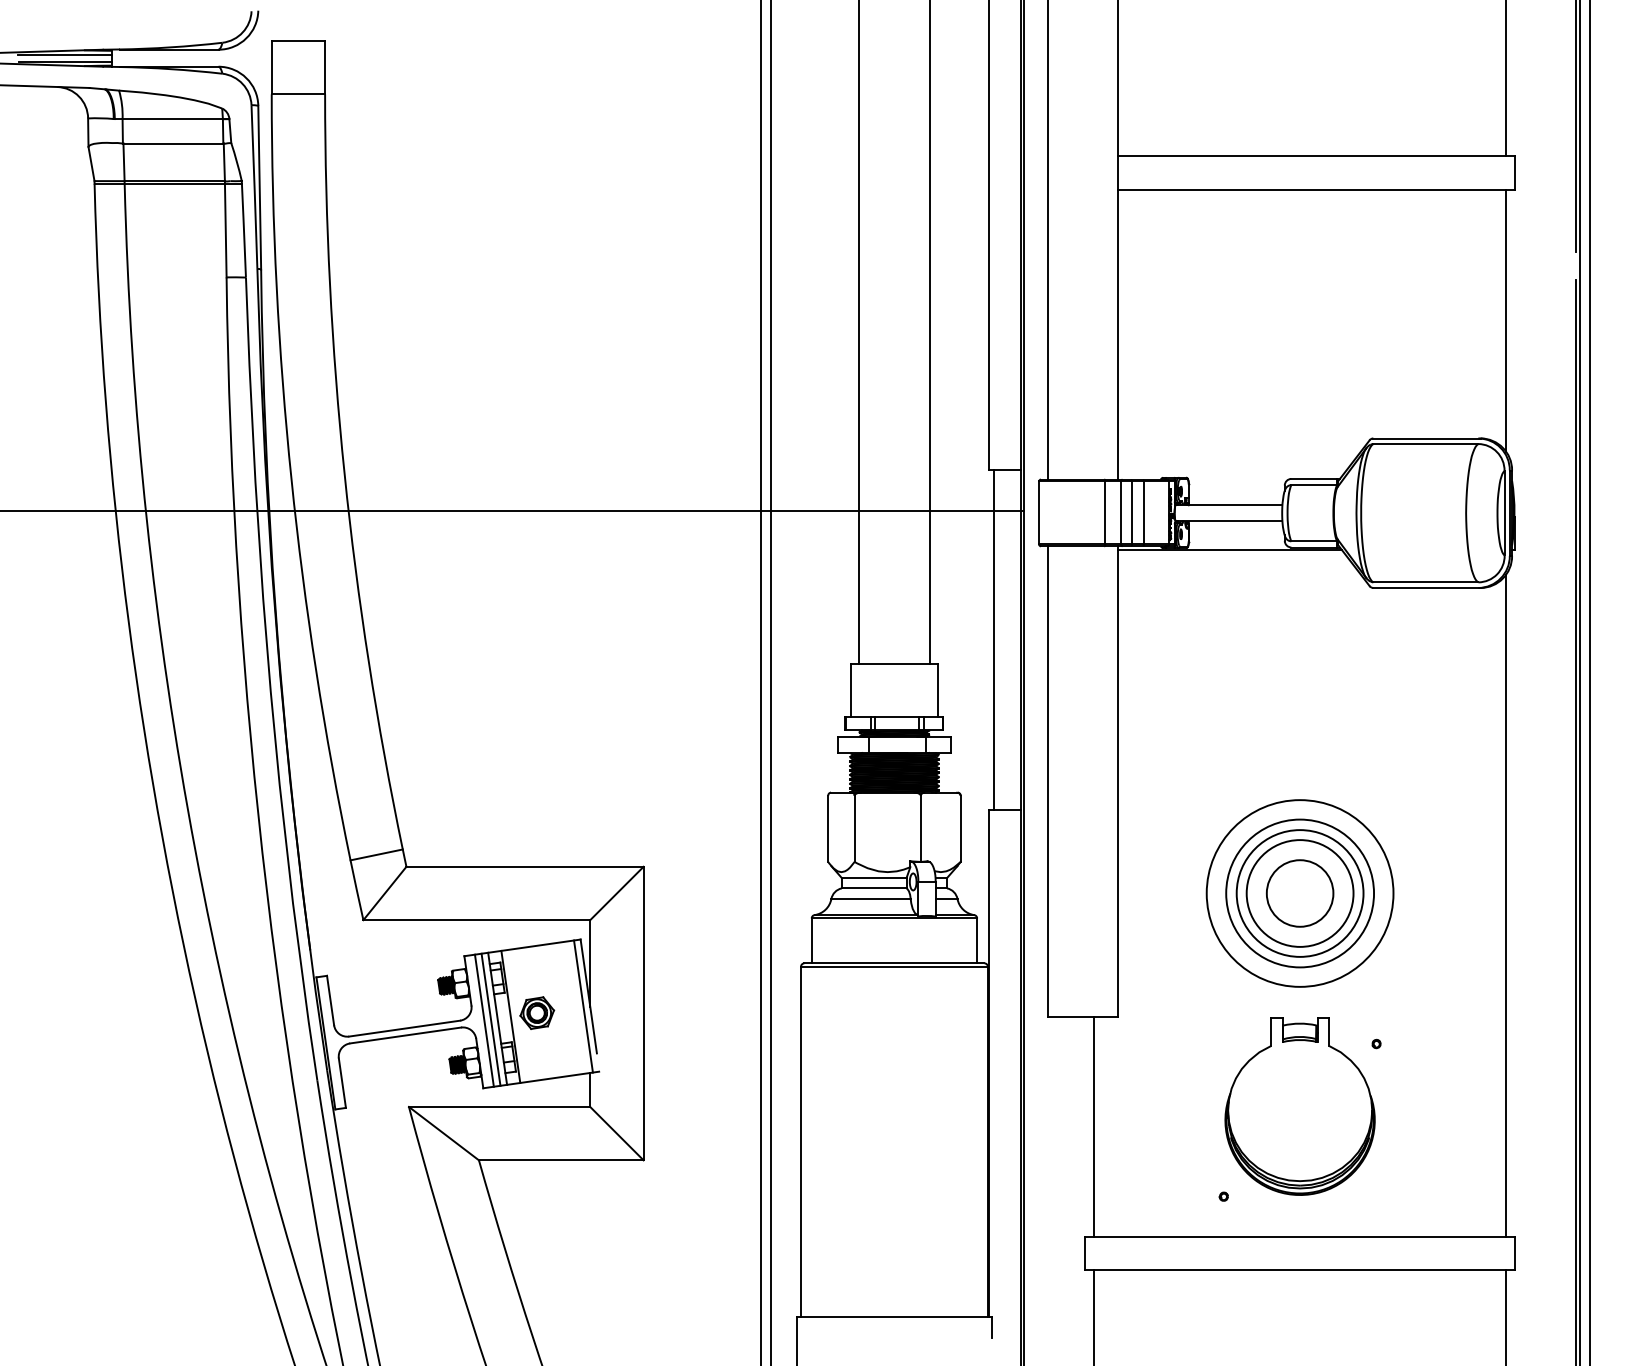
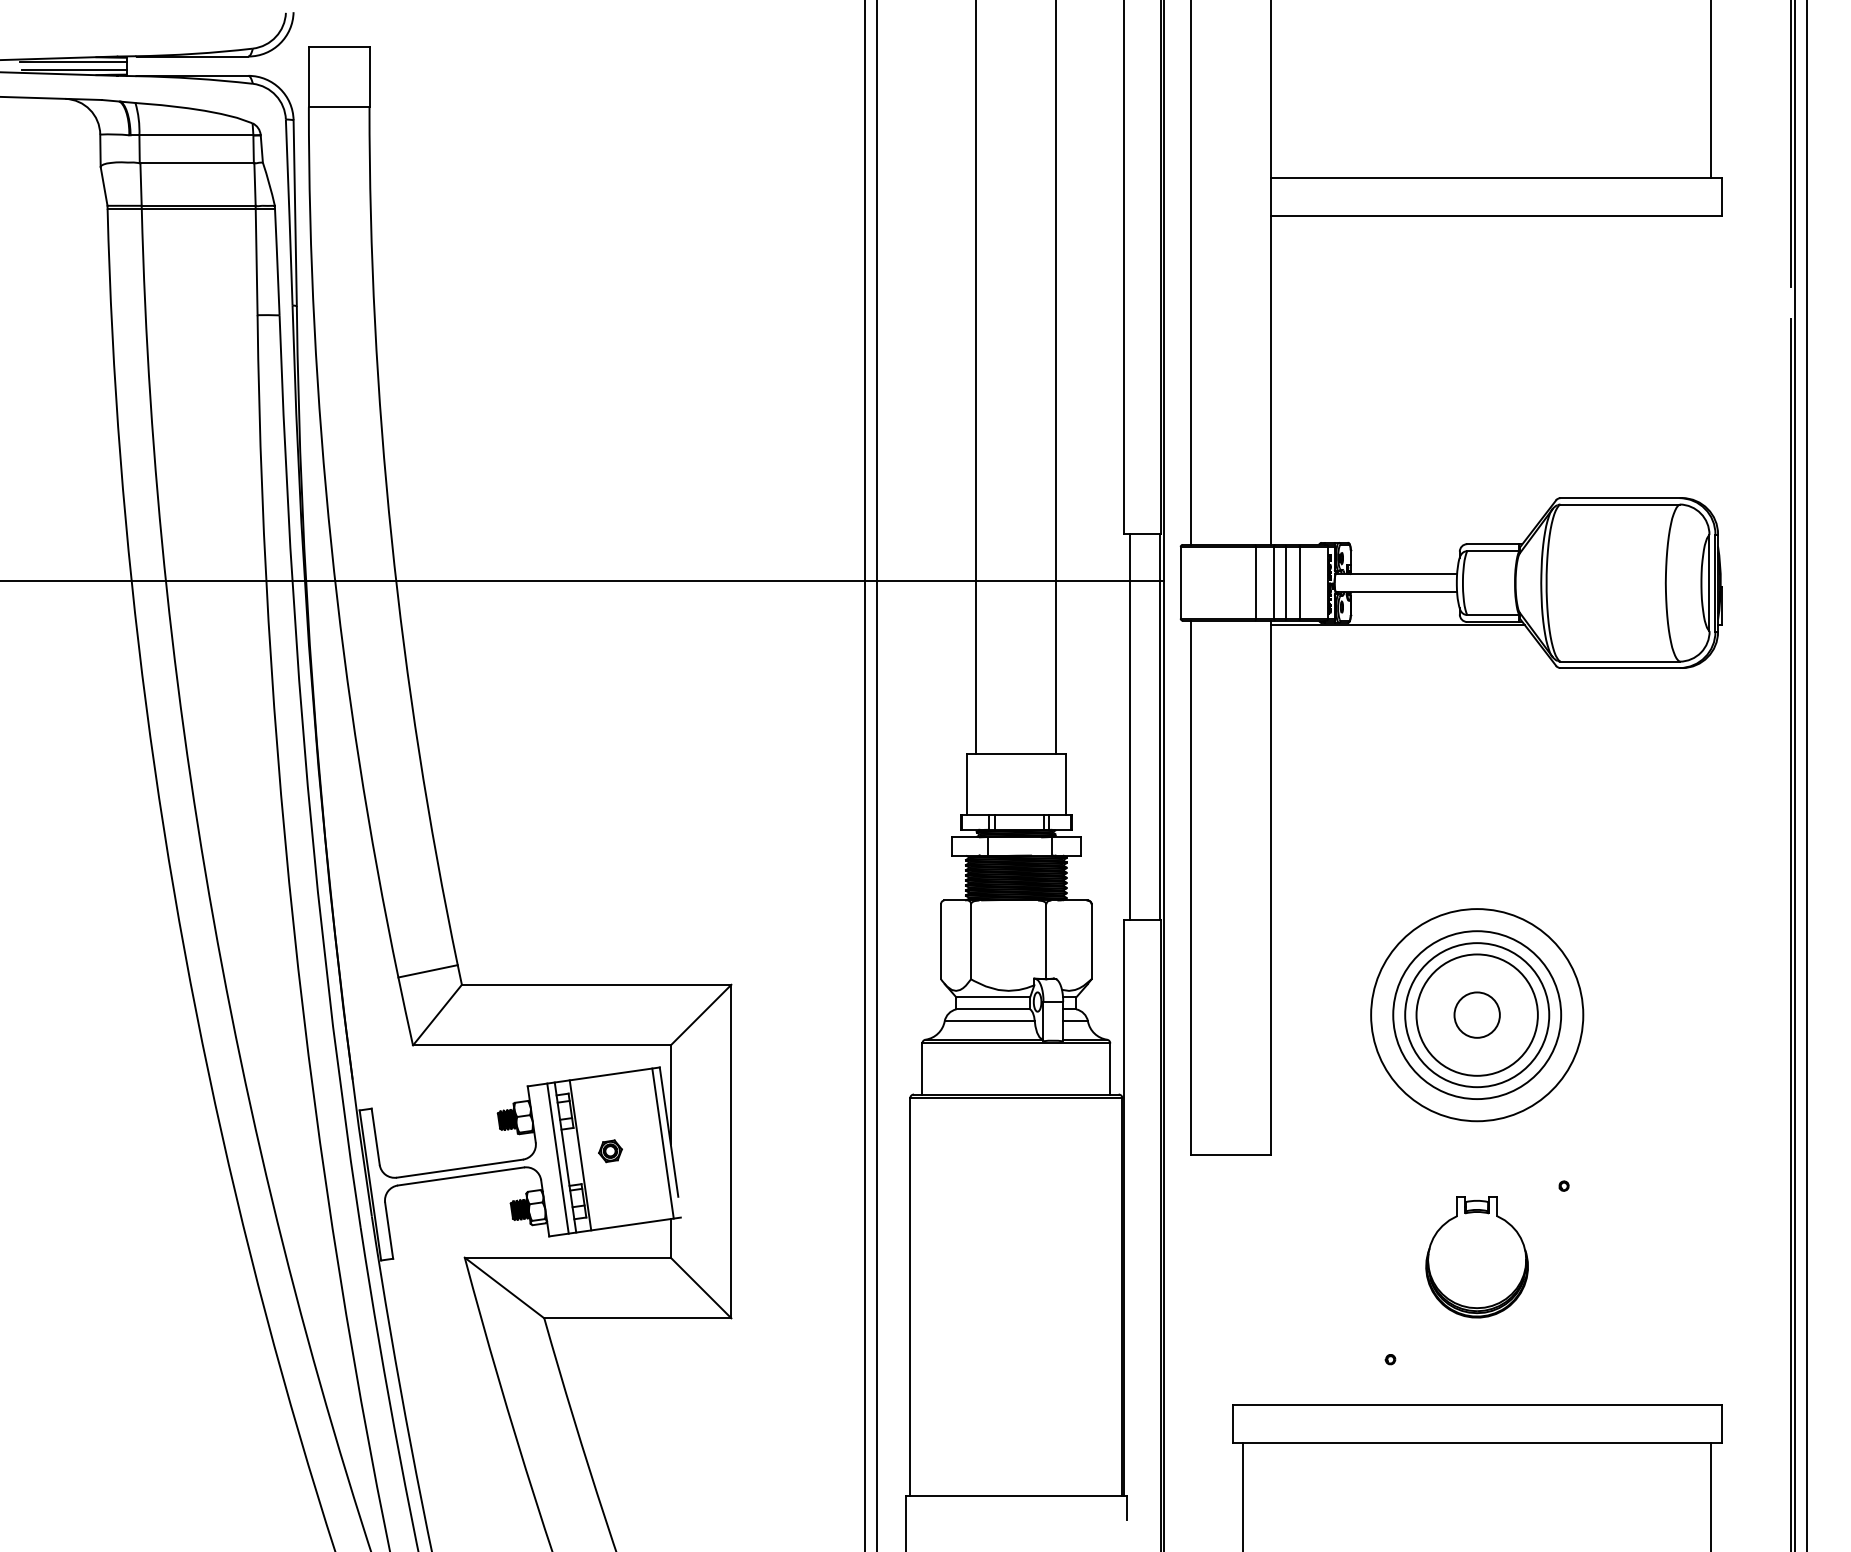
line: (1506, 320) -> (1711, 364), removed
circle: (1300, 892) -> (1477, 1014), size x0.6
line: (1506, 905) -> (1711, 1028), removed
part: (537, 1013) -> (610, 1151), size x0.6
line: (484, 1020) -> (550, 1159), removed
part: (1299, 1106) -> (1476, 1257), size x0.6
line: (1094, 1127) -> (1243, 1280), removed

